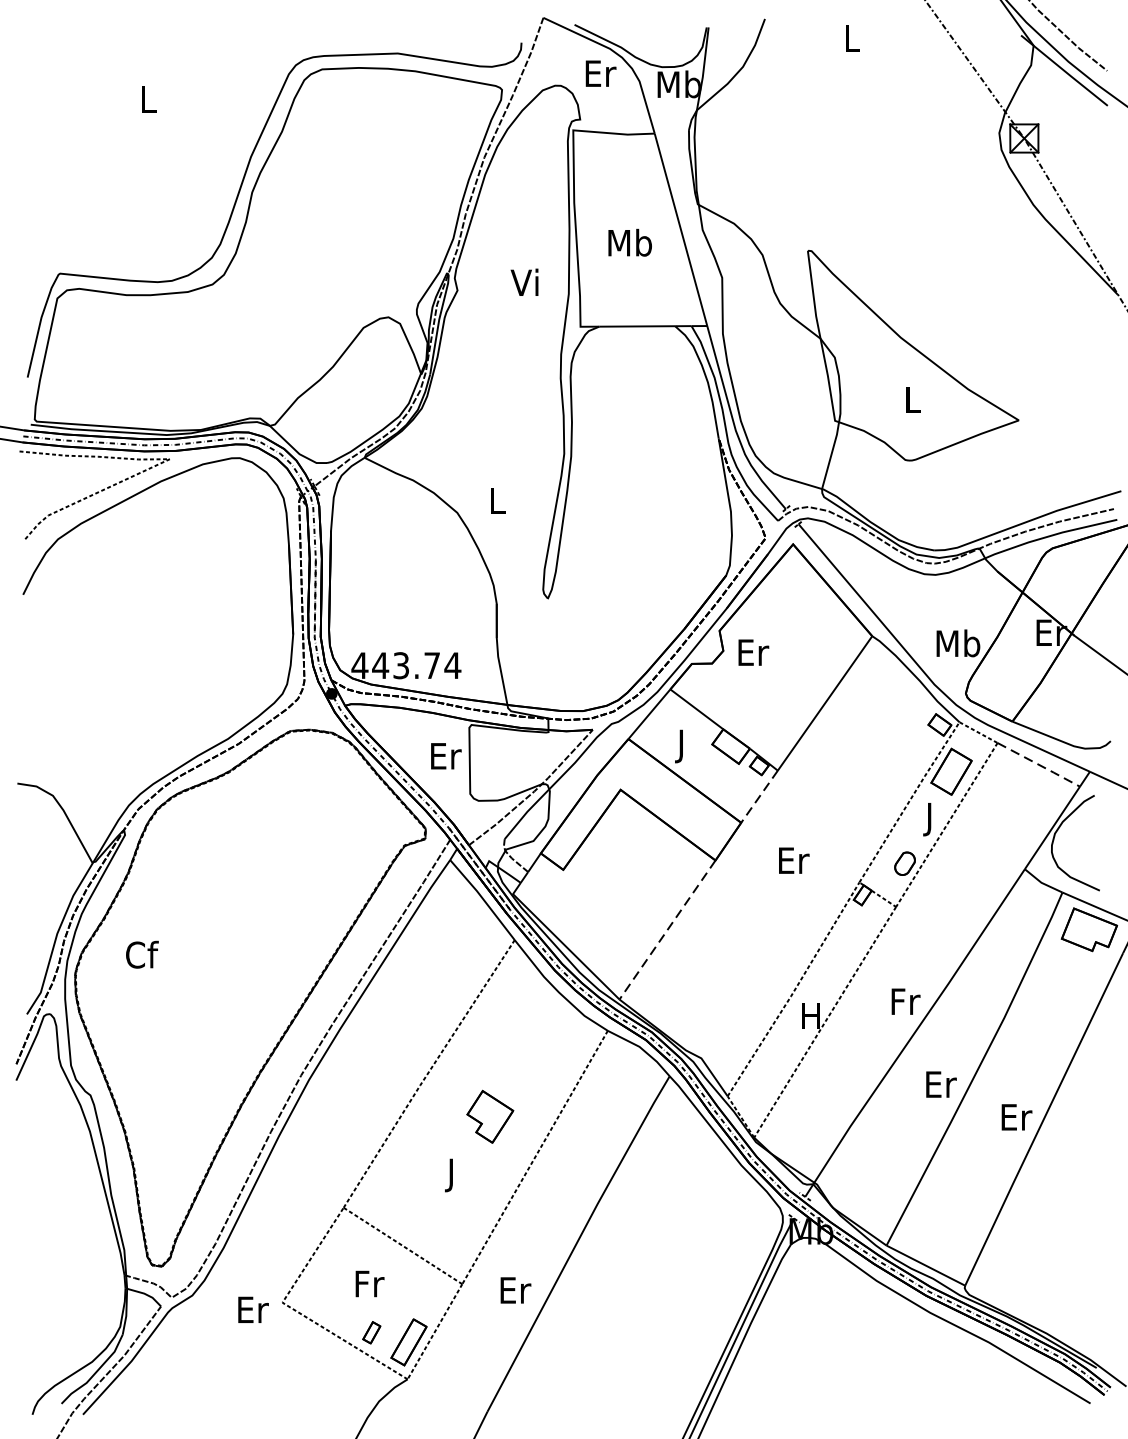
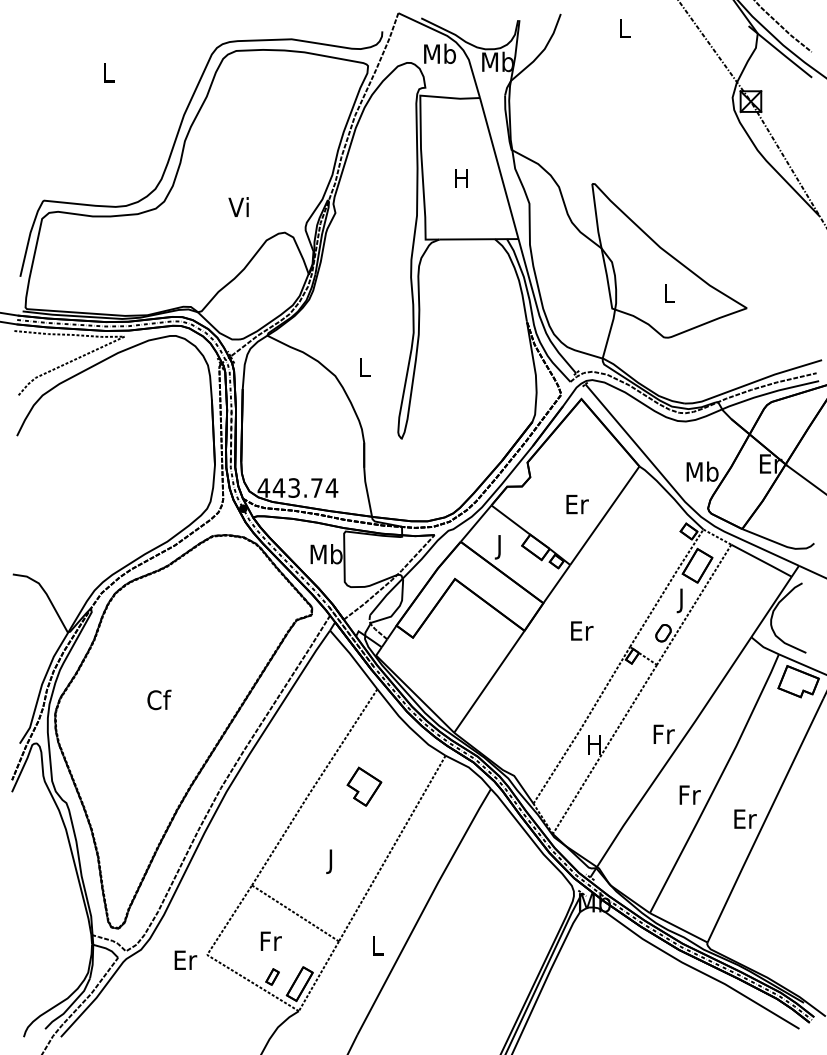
text: (599, 72) -> (439, 53), Er -> Mb
text: (629, 242) -> (461, 177), Mb -> H
text: (524, 281) -> (238, 206), moved
text: (753, 652) -> (577, 504), moved
text: (445, 756) -> (326, 554), Er -> Mb
line: (1040, 764) -> (762, 560), dashed -> solid
line: (759, 797) -> (556, 584), dashed -> solid
line: (667, 929) -> (489, 681), dashed -> solid
text: (142, 954) -> (159, 699), moved
text: (941, 1083) -> (690, 794), Er -> Fr
part: (490, 1116) -> (364, 786), moved
text: (516, 1289) -> (378, 945), Er -> L

